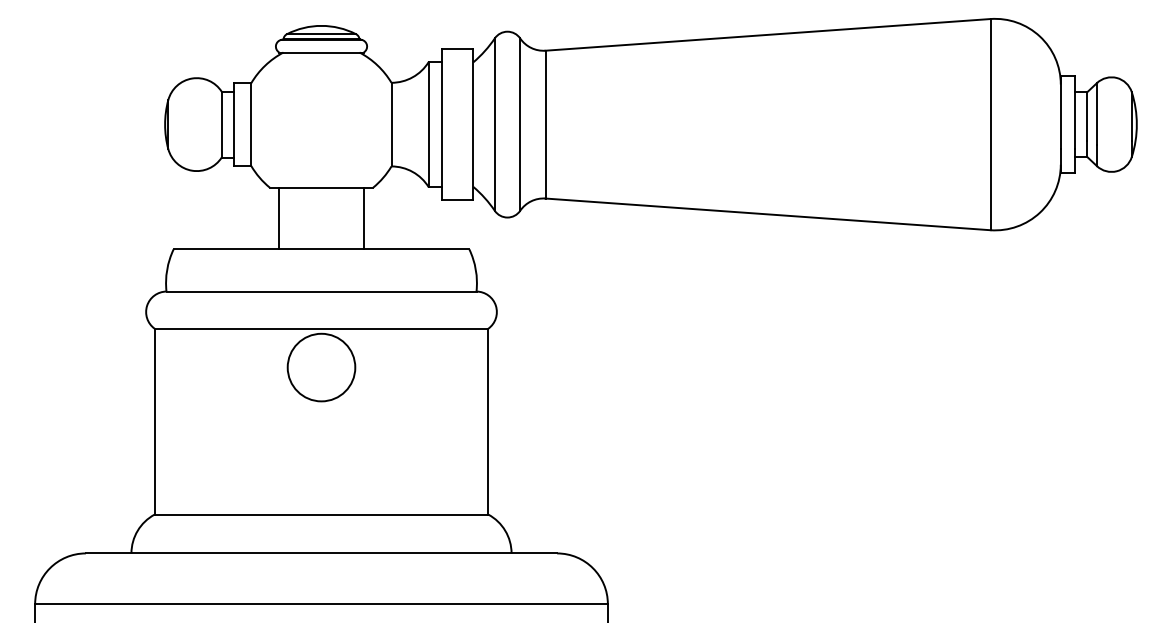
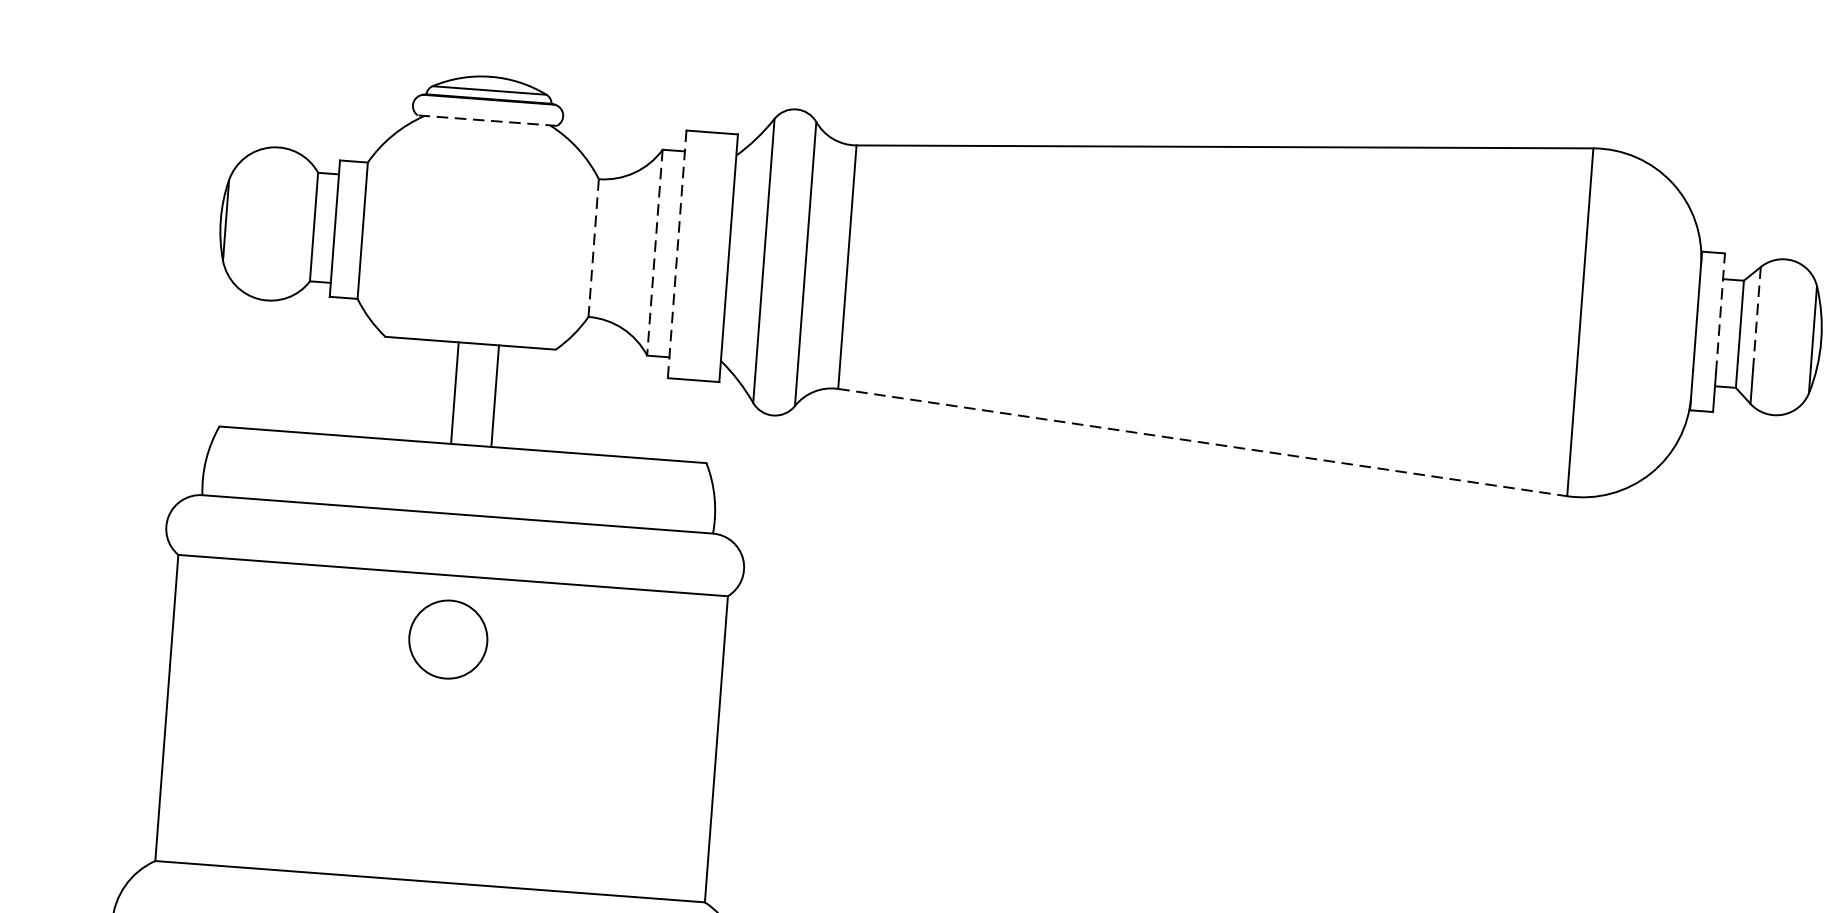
line: (321, 52) -> (487, 120), solid -> dashed
line: (1074, 112) -> (1720, 312), solid -> dashed
line: (1096, 113) -> (1756, 317), solid -> dashed
line: (391, 124) -> (593, 247), solid -> dashed
line: (428, 124) -> (654, 252), solid -> dashed
line: (442, 125) -> (677, 255), solid -> dashed
line: (768, 214) -> (1203, 442), solid -> dashed
line: (279, 218) -> (455, 393), moved
line: (363, 218) -> (494, 396), moved
circle: (321, 367) -> (448, 639), size x0.7

